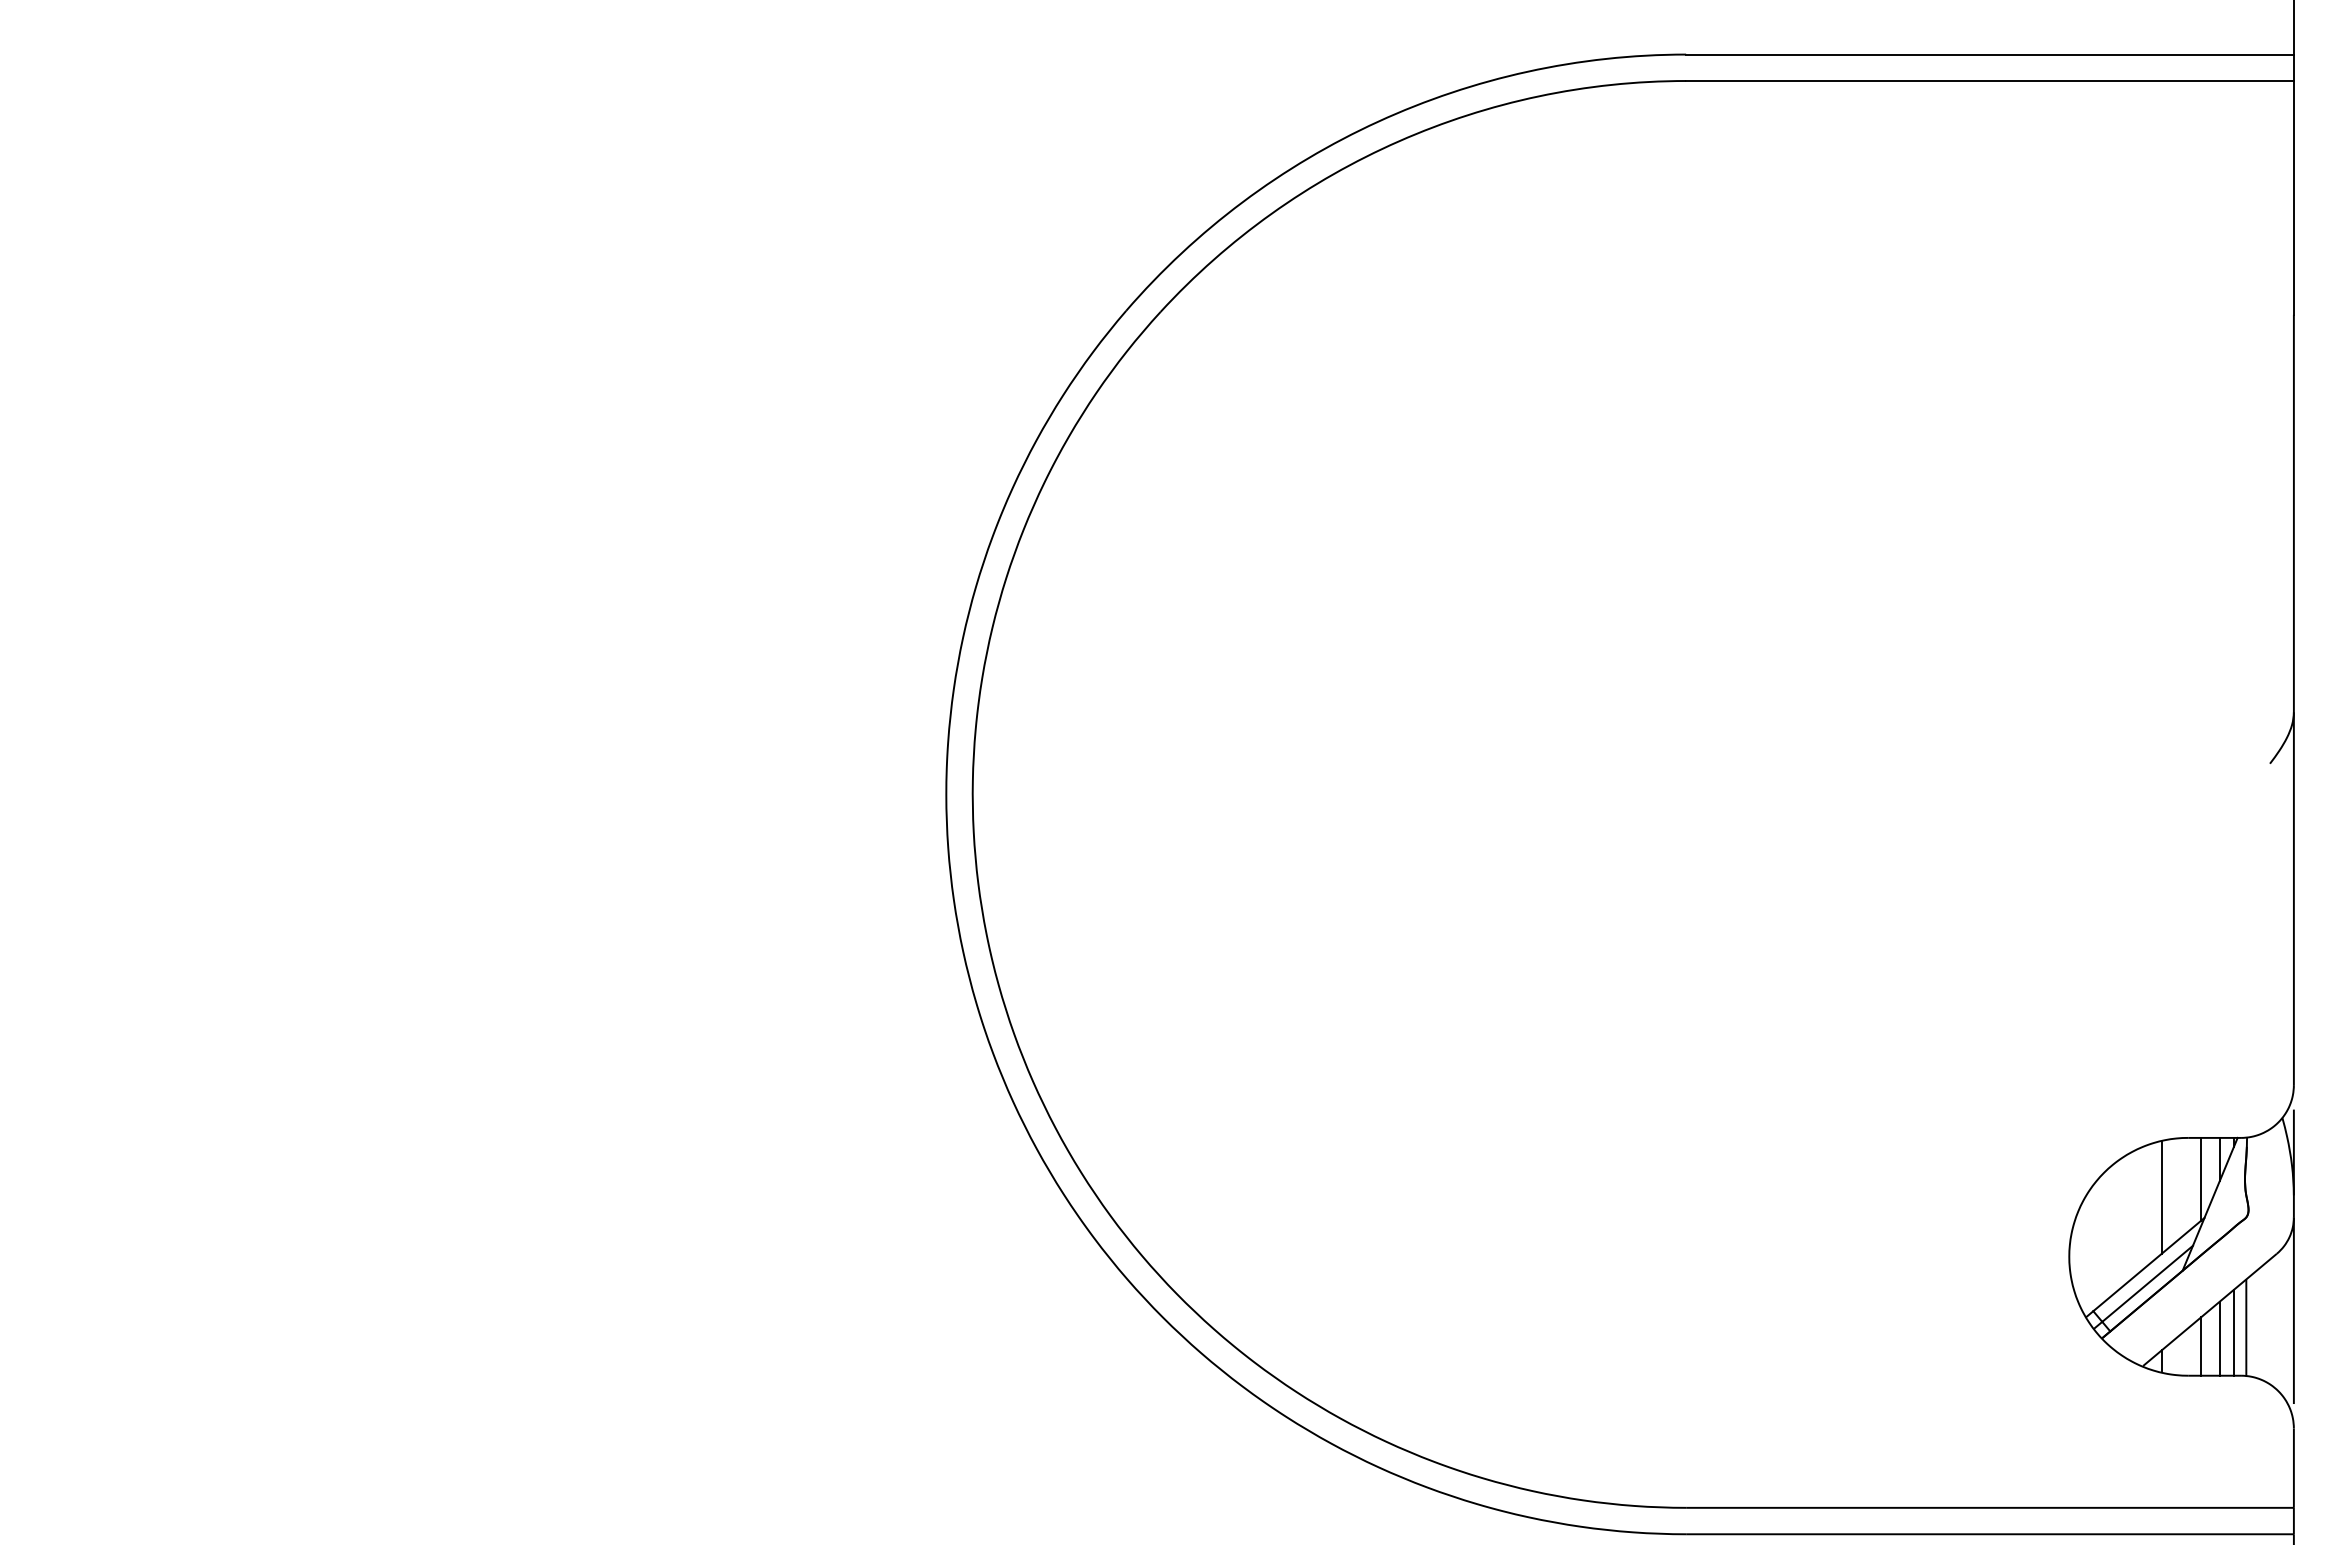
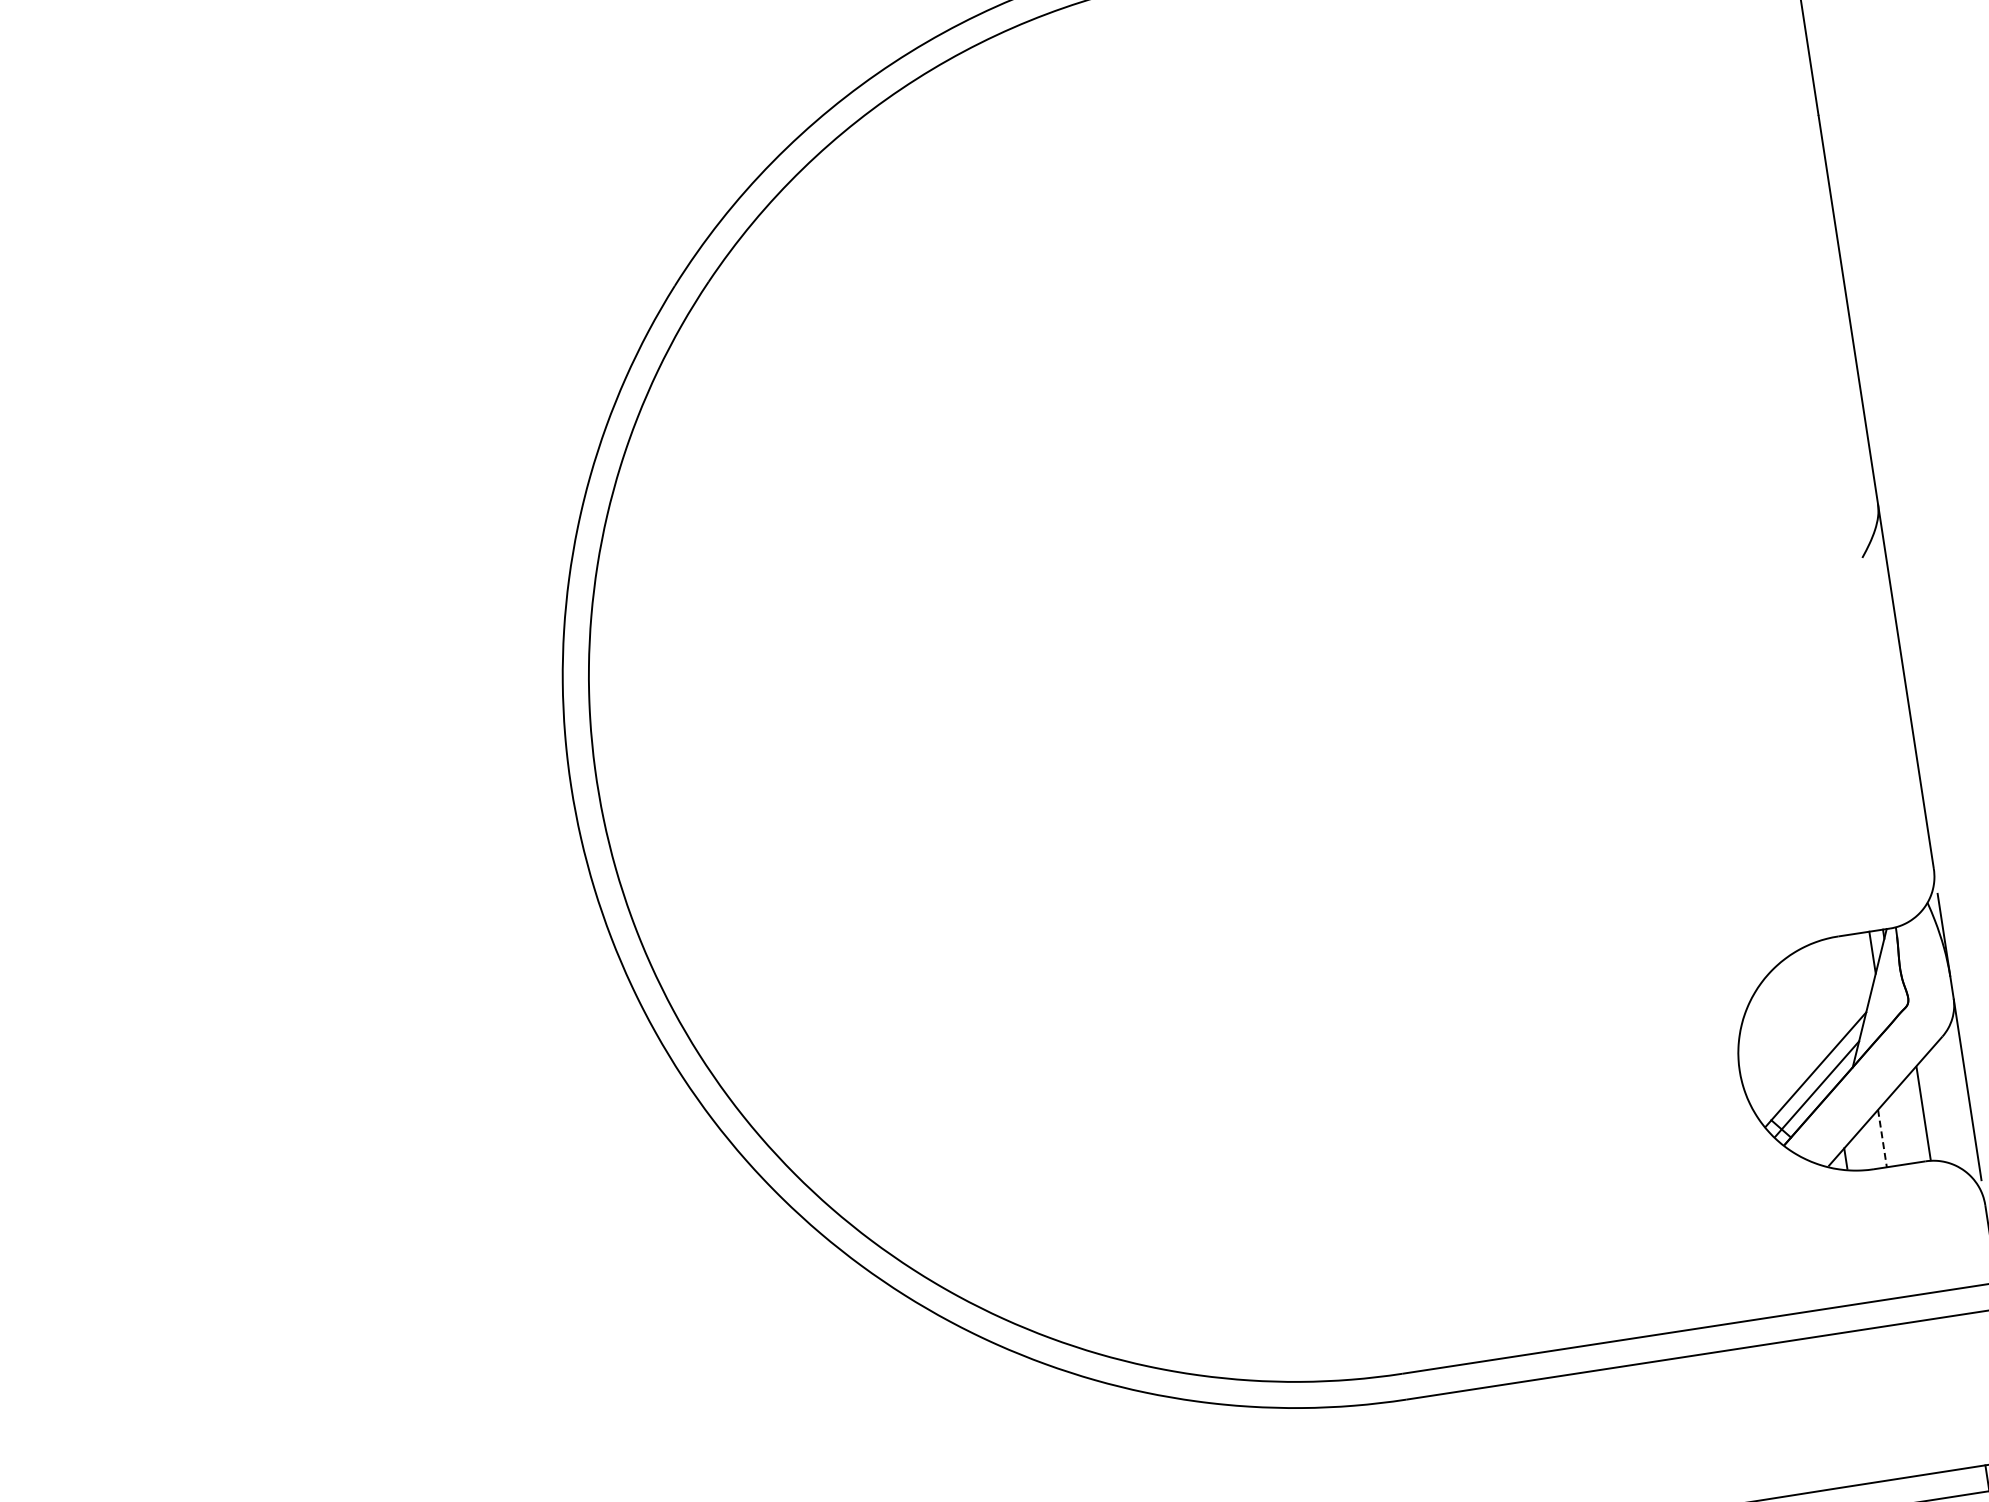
line: (2201, 1178) -> (1857, 974), removed
line: (2161, 1197) -> (1821, 998), removed
line: (2233, 1332) -> (1911, 1120), removed
line: (2219, 1338) -> (1898, 1128), removed
line: (2201, 1346) -> (1882, 1138), solid -> dashed

